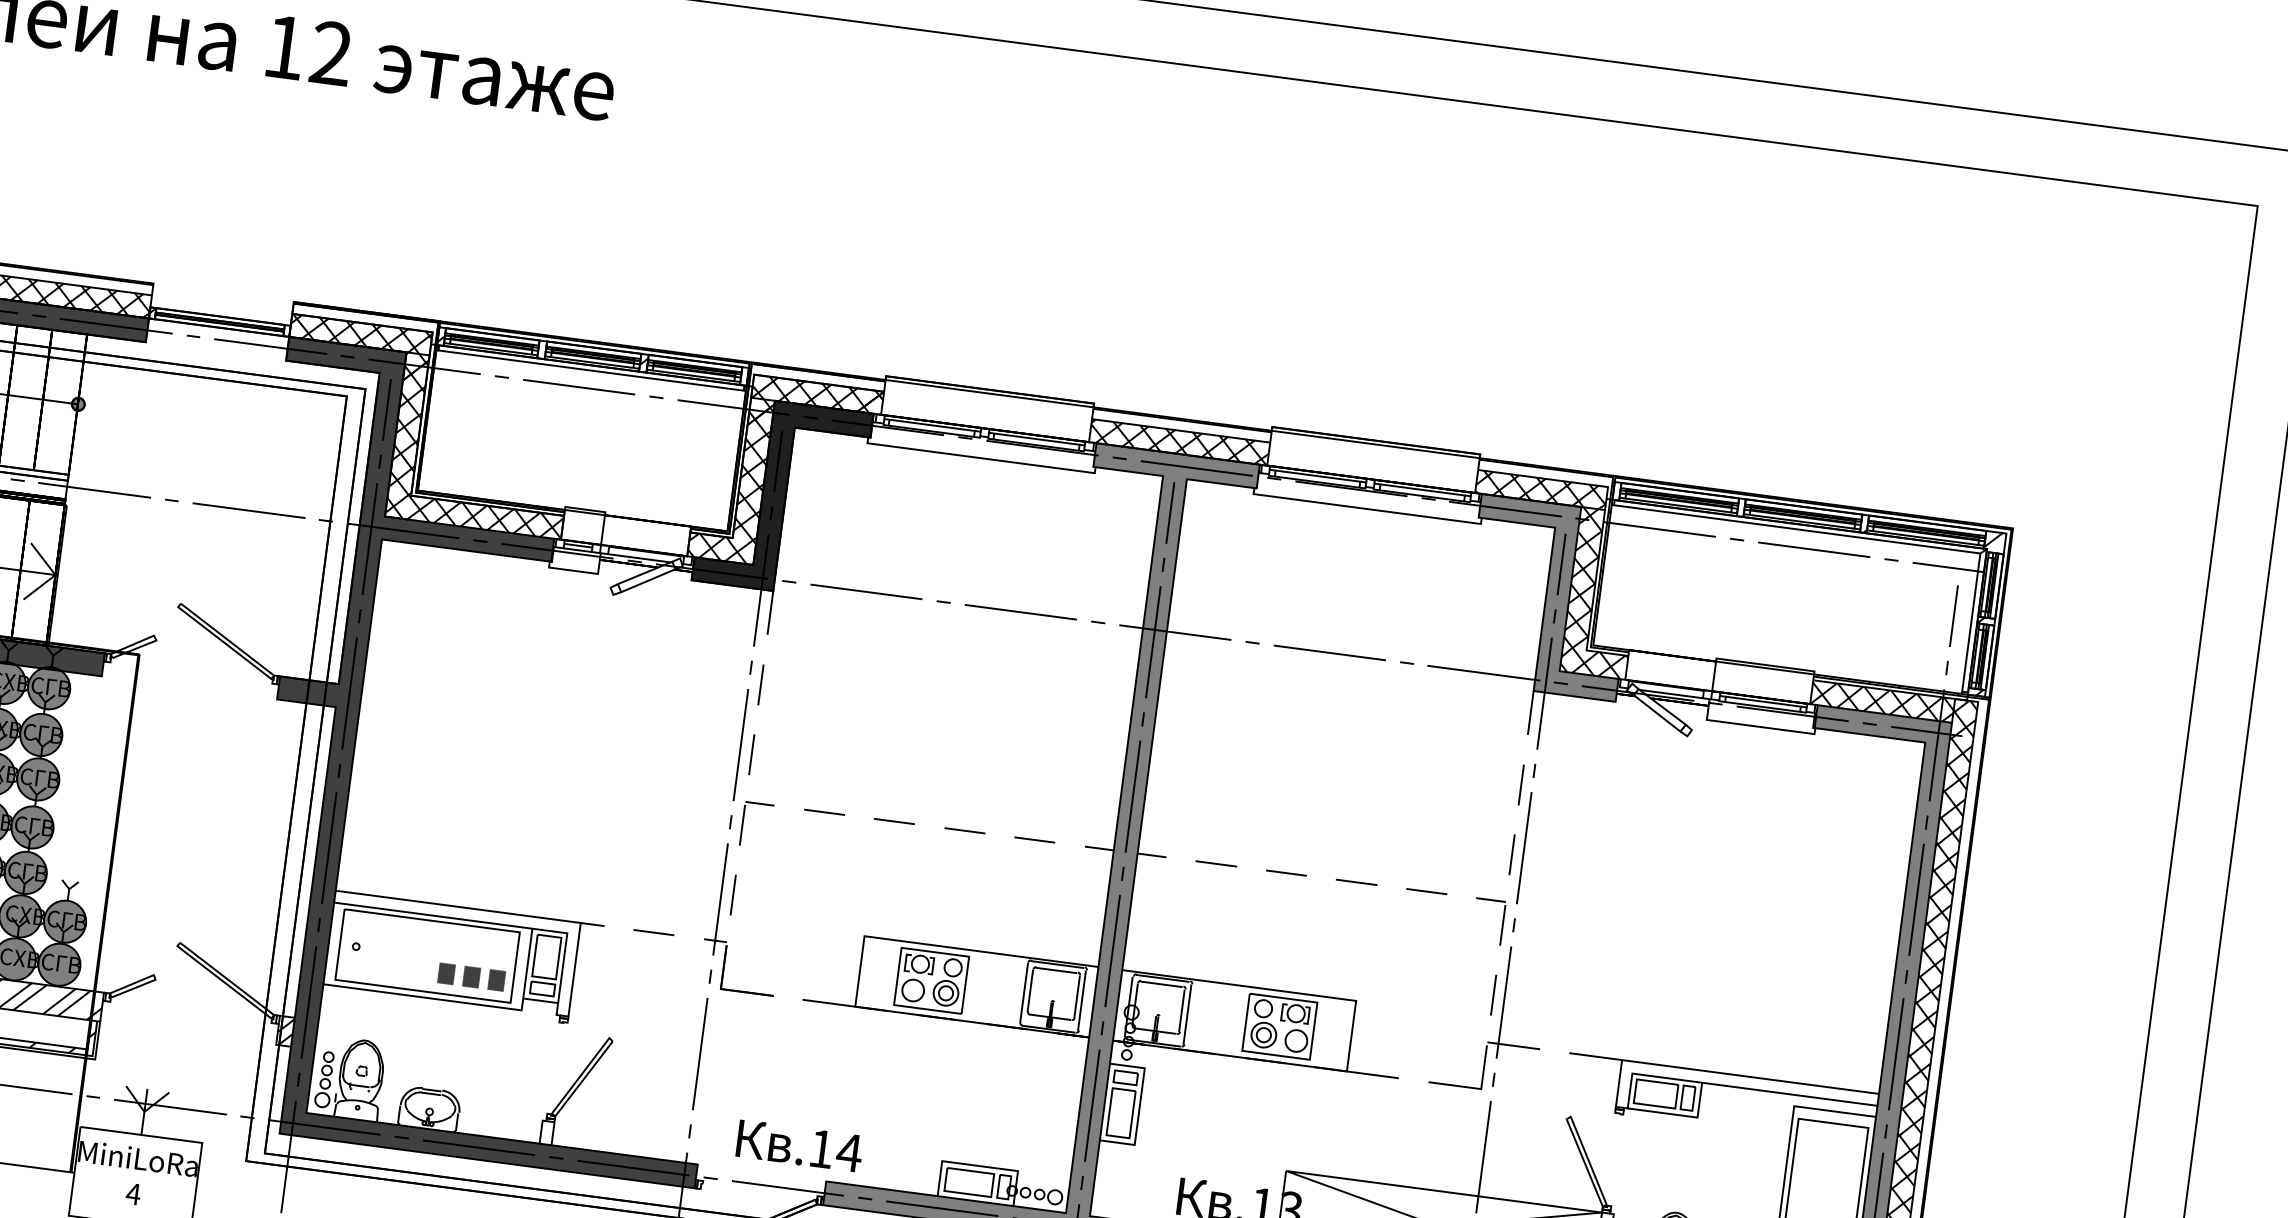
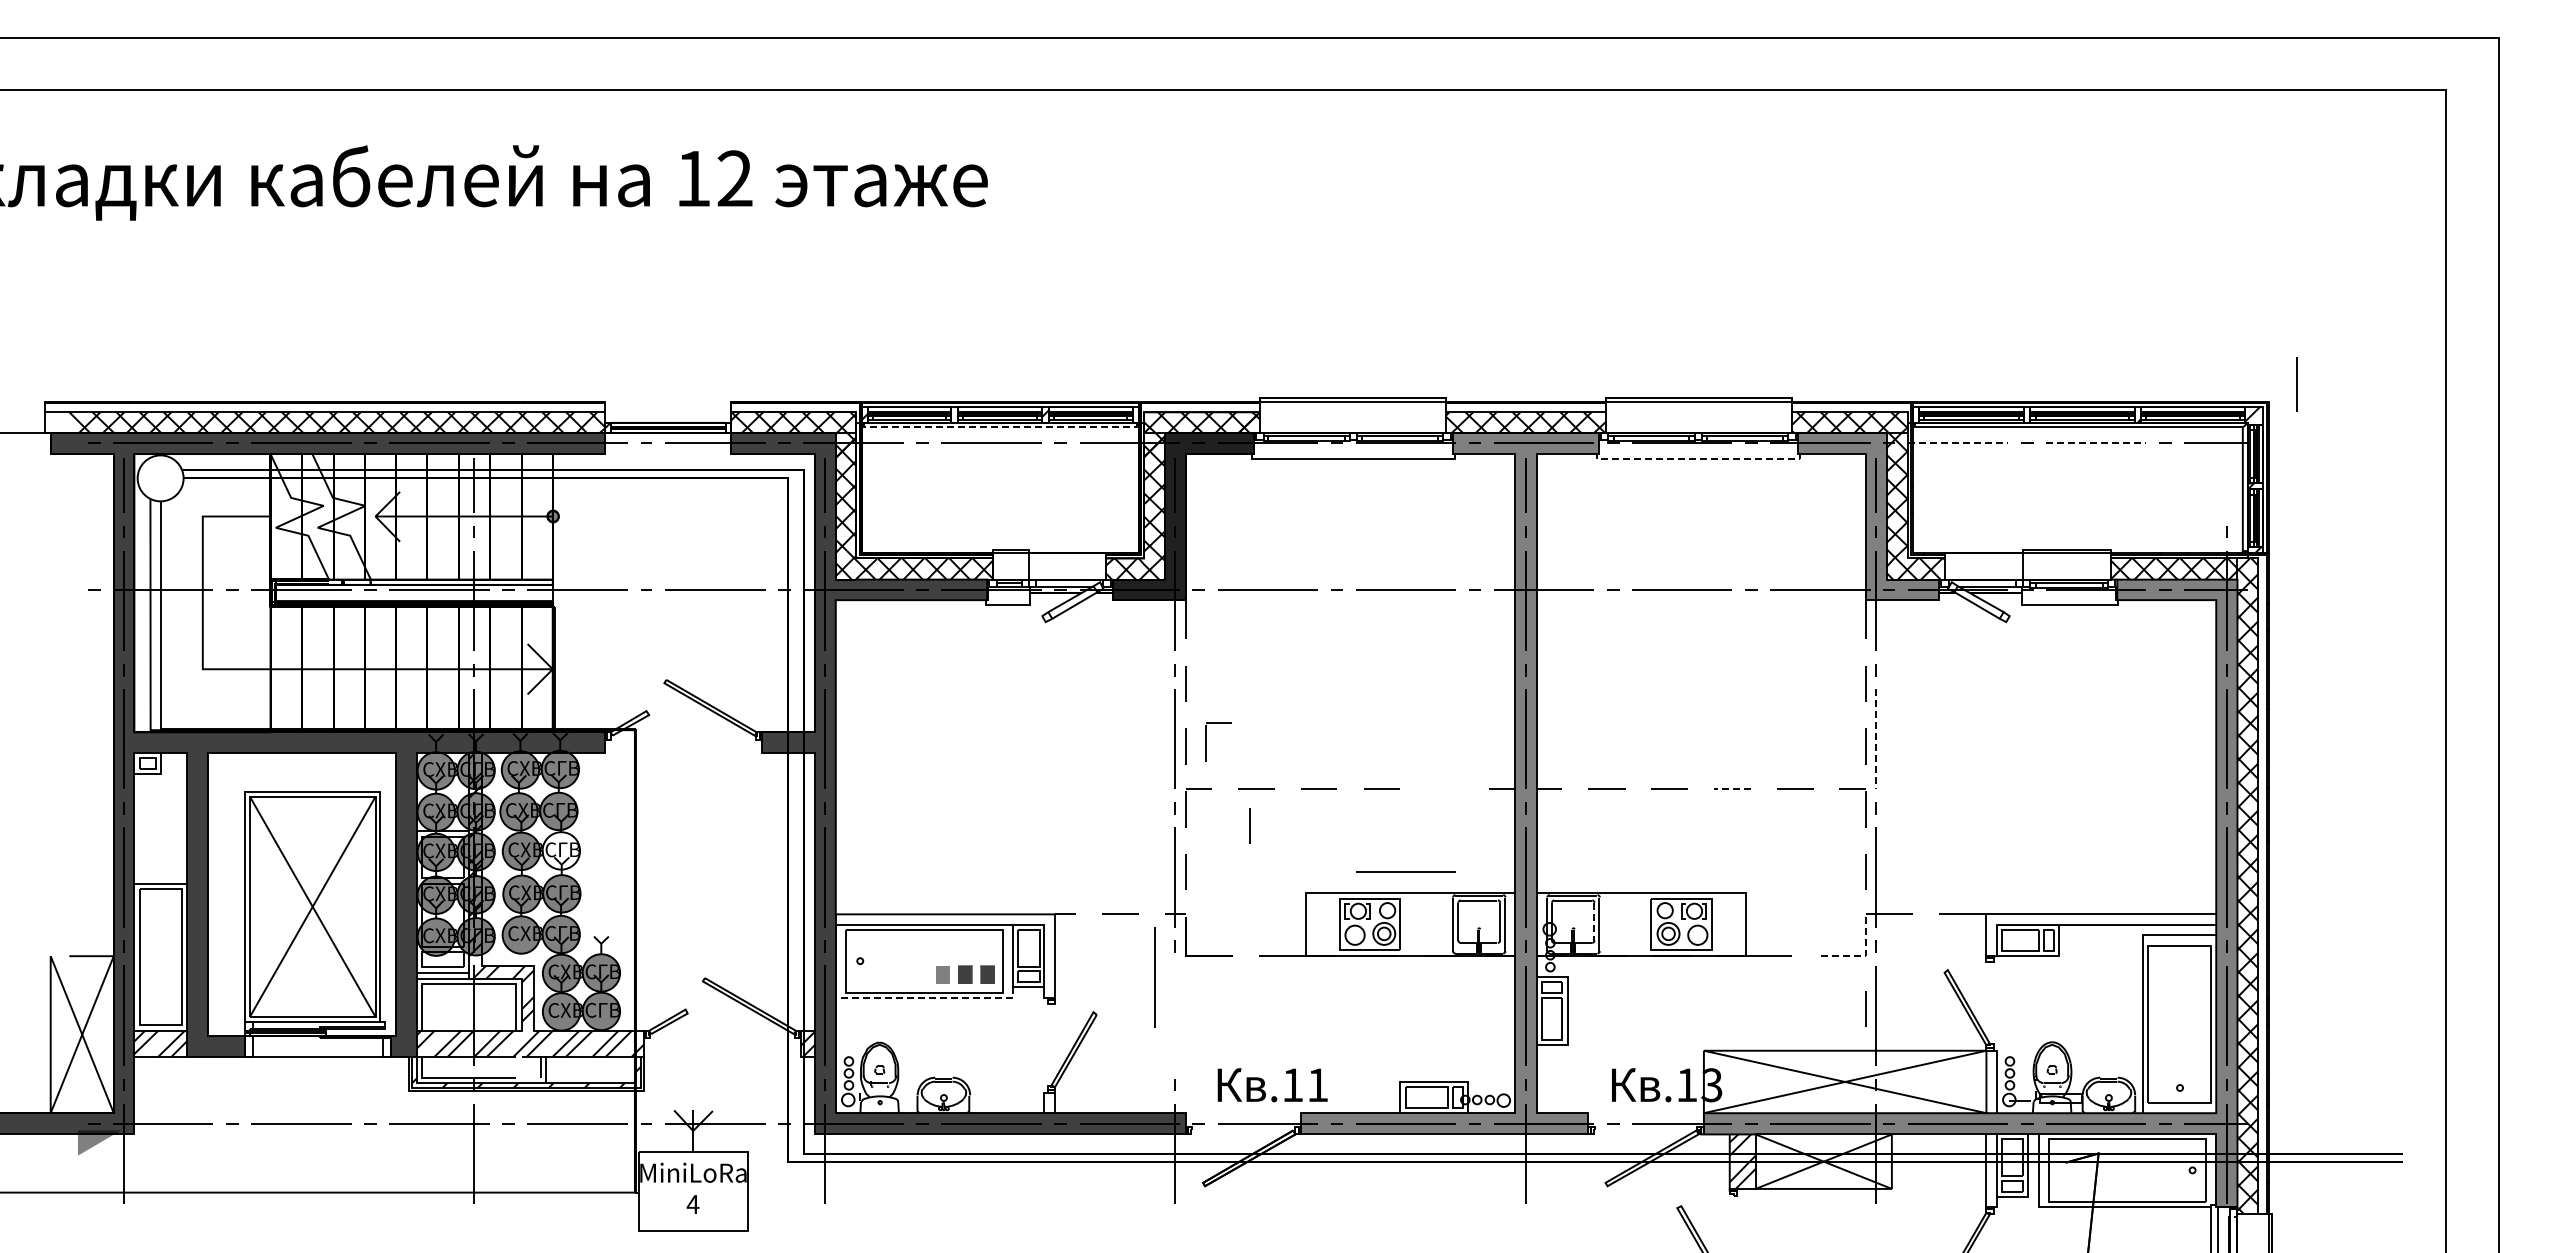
line: (591, 370) -> (1000, 427), solid -> dashed
line: (1367, 509) -> (1698, 459), solid -> dashed
line: (1660, 529) -> (1958, 443), solid -> dashed
line: (1814, 549) -> (2096, 443), solid -> dashed
line: (1953, 615) -> (2296, 384), moved
part: (775, 752) -> (1206, 741), added
fill: (38, 778) -> (561, 850), removed
line: (1034, 839) -> (1444, 788), removed
line: (1523, 848) -> (1875, 739), solid -> dashed
line: (811, 852) -> (1249, 825), added
line: (1356, 882) -> (1732, 788), solid -> dashed
line: (978, 926) -> (1405, 871), added
fill: (446, 973) -> (942, 974), removed
line: (429, 998) -> (930, 998), solid -> dashed
line: (1181, 1010) -> (1593, 921), solid -> dashed
line: (699, 1053) -> (1154, 977), moved
line: (1477, 1088) -> (1862, 956), solid -> dashed
line: (1473, 1147) -> (1865, 1008), added
text: (849, 1151) -> (1317, 1084), .14 -> .11

